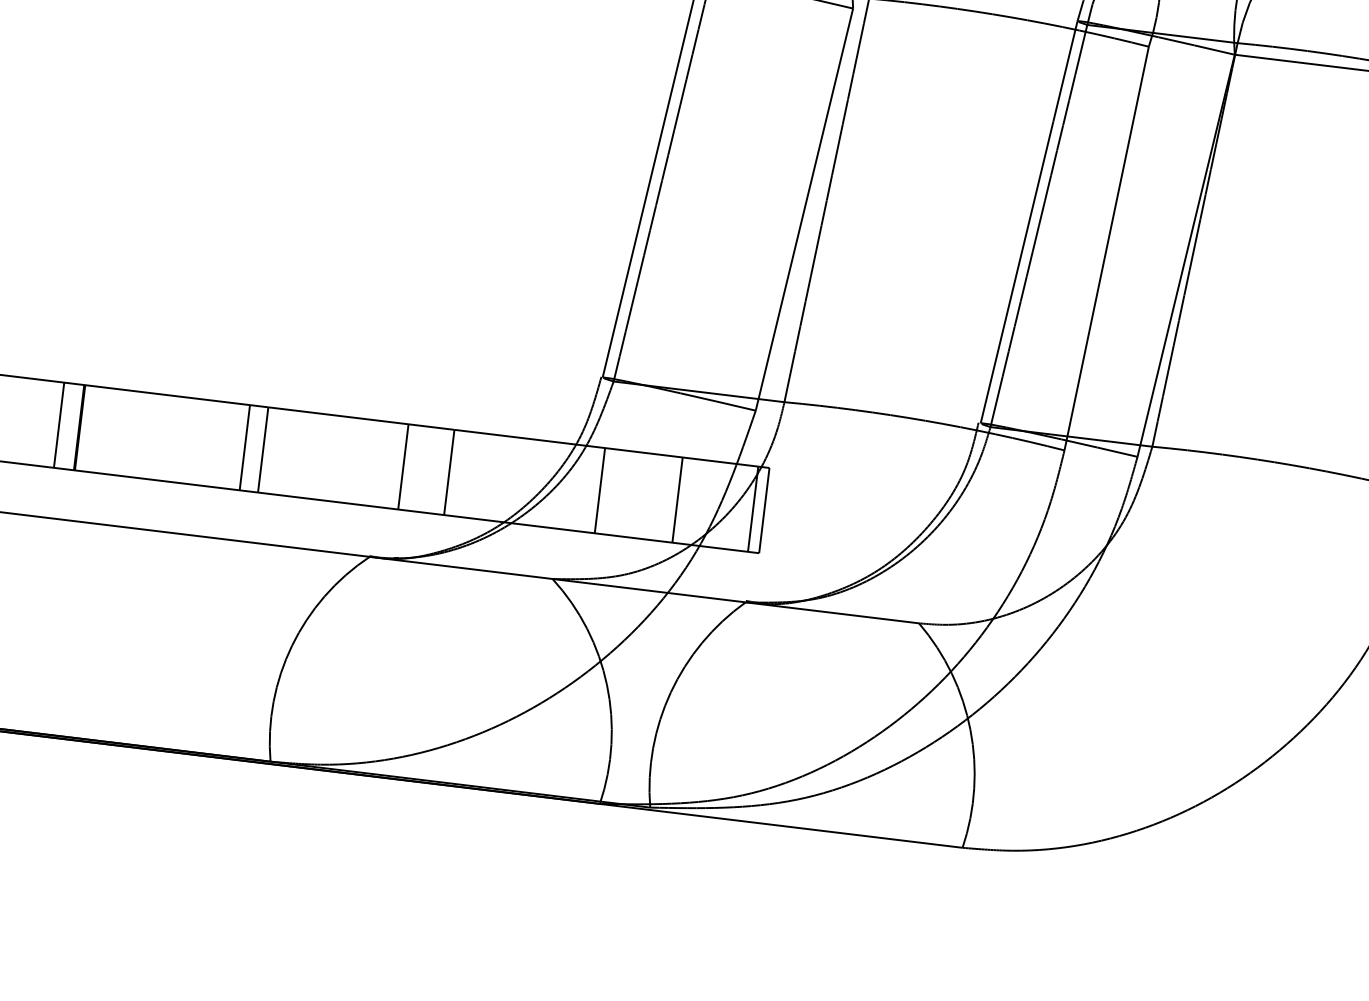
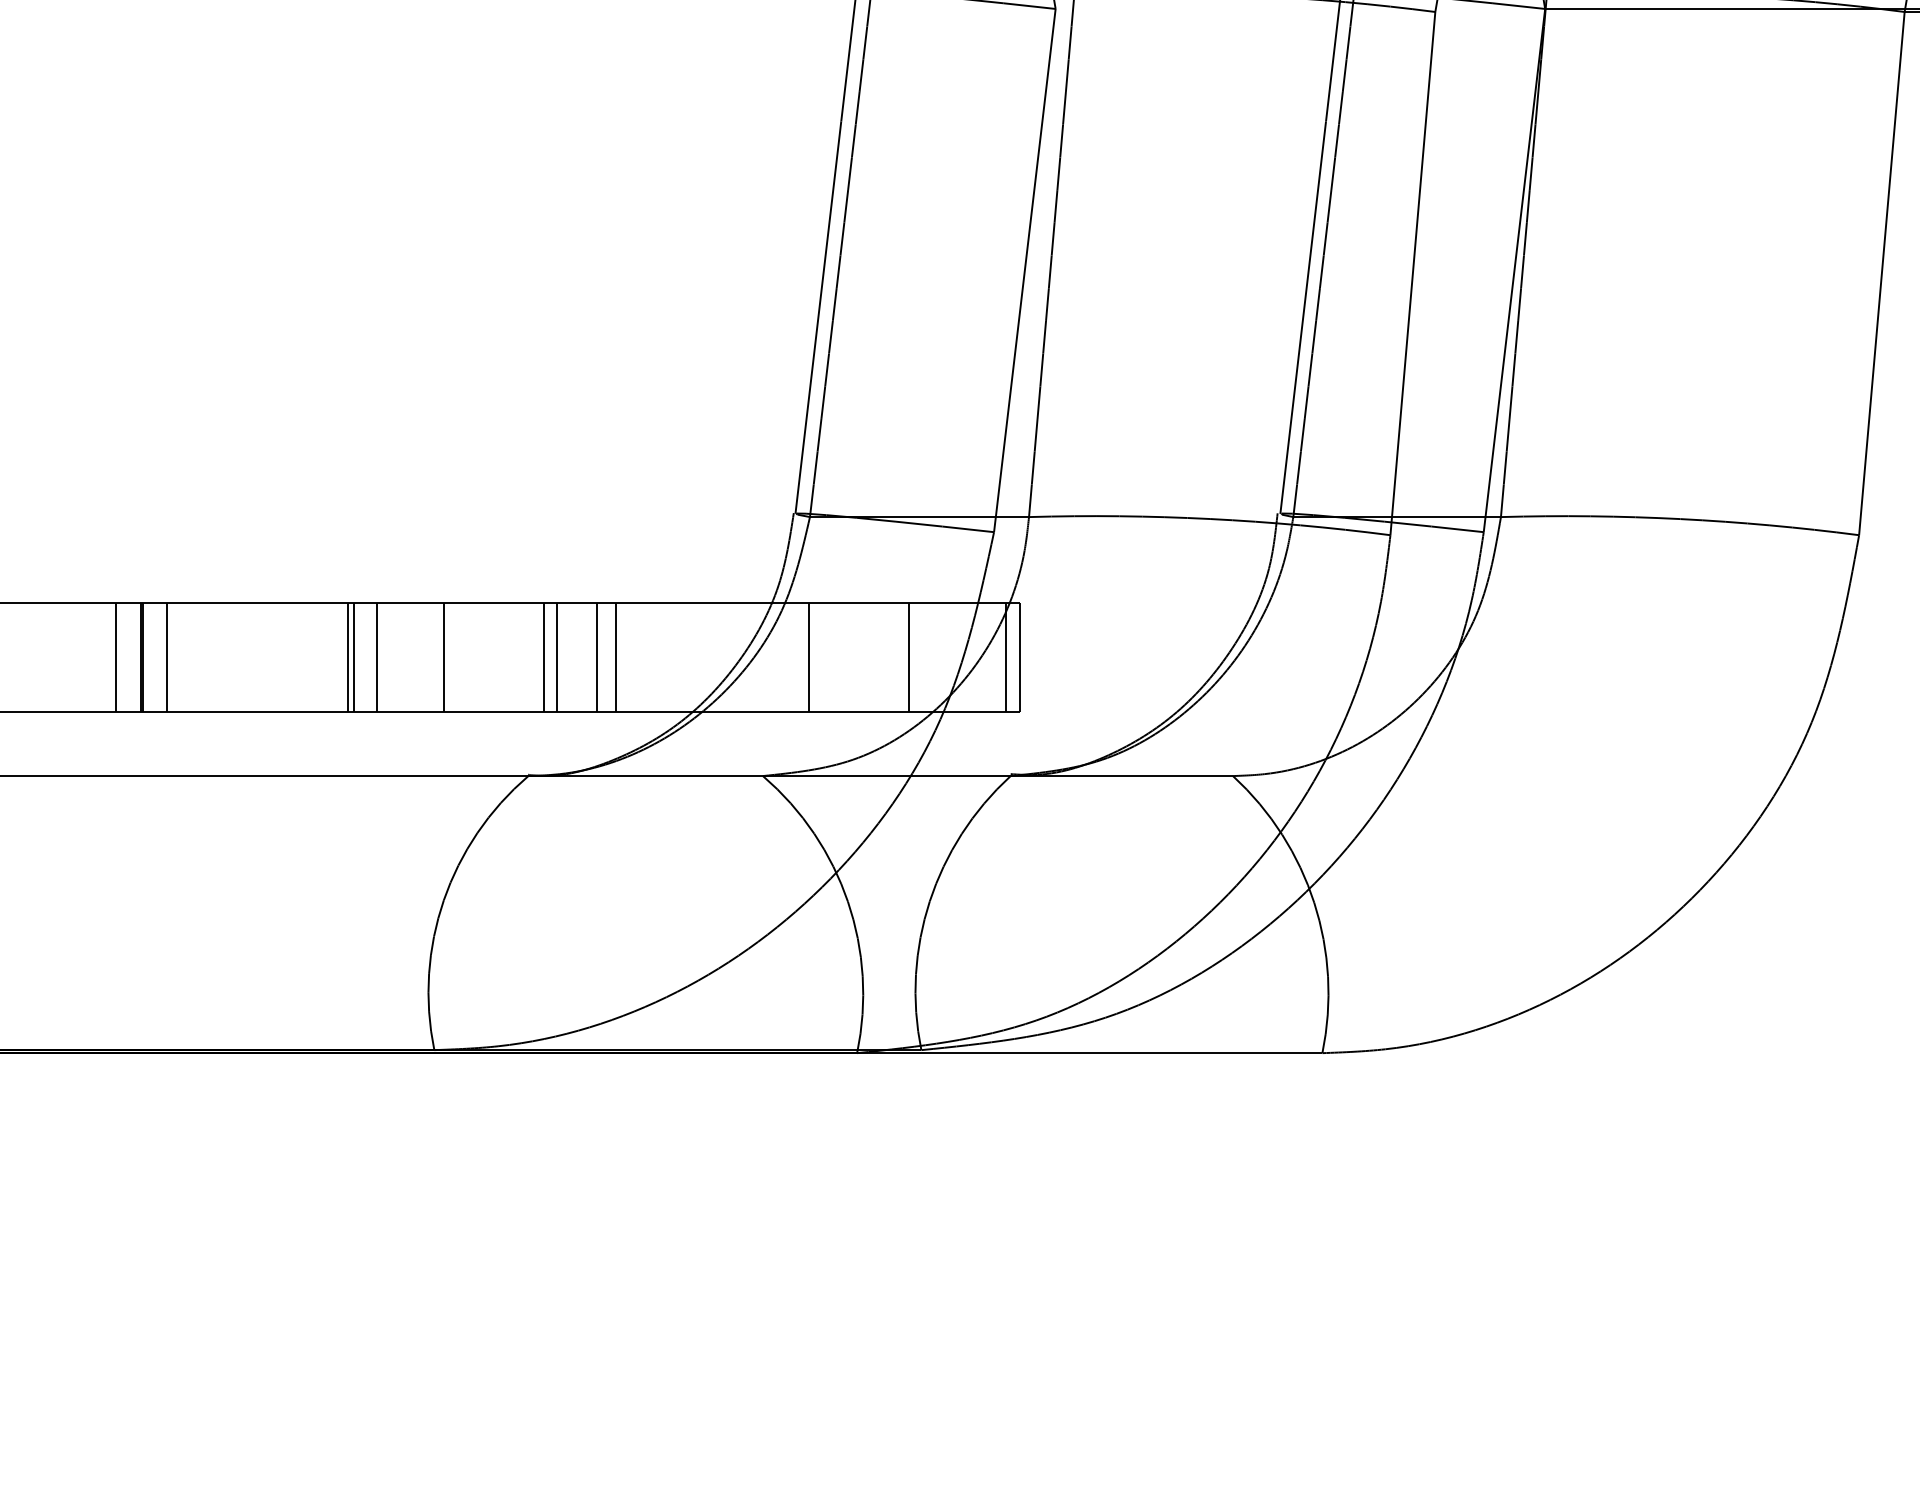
line: (98, 429) -> (166, 656), added
line: (240, 446) -> (348, 656), added
line: (314, 455) -> (443, 656), added
line: (392, 465) -> (543, 656), added
line: (434, 470) -> (596, 656), added

